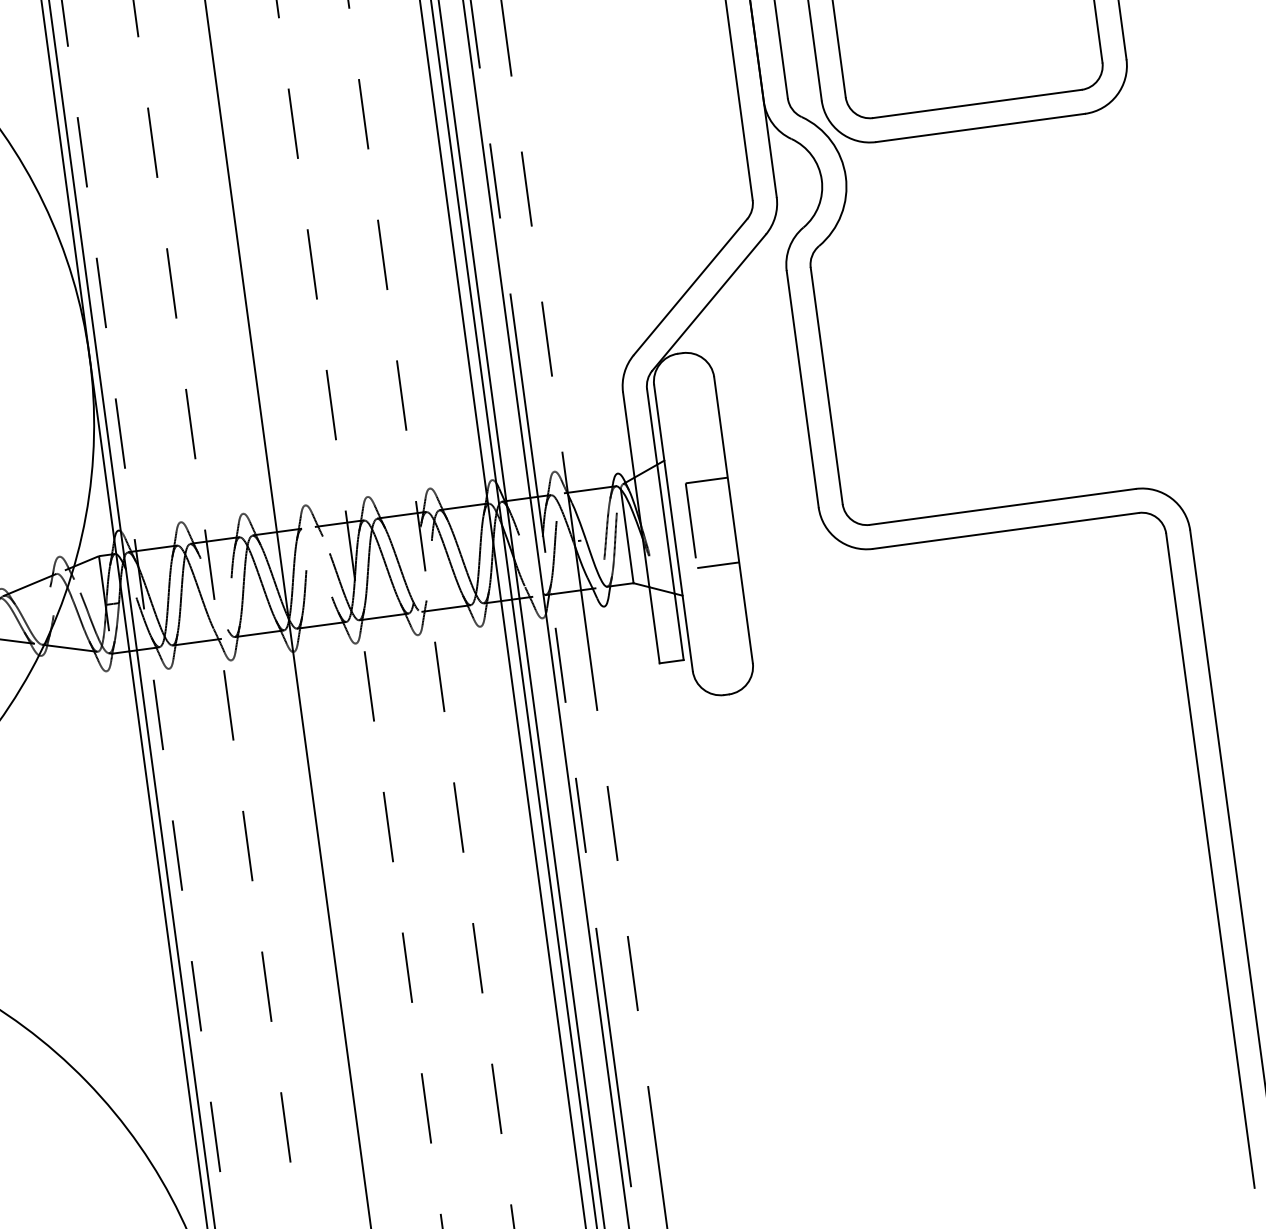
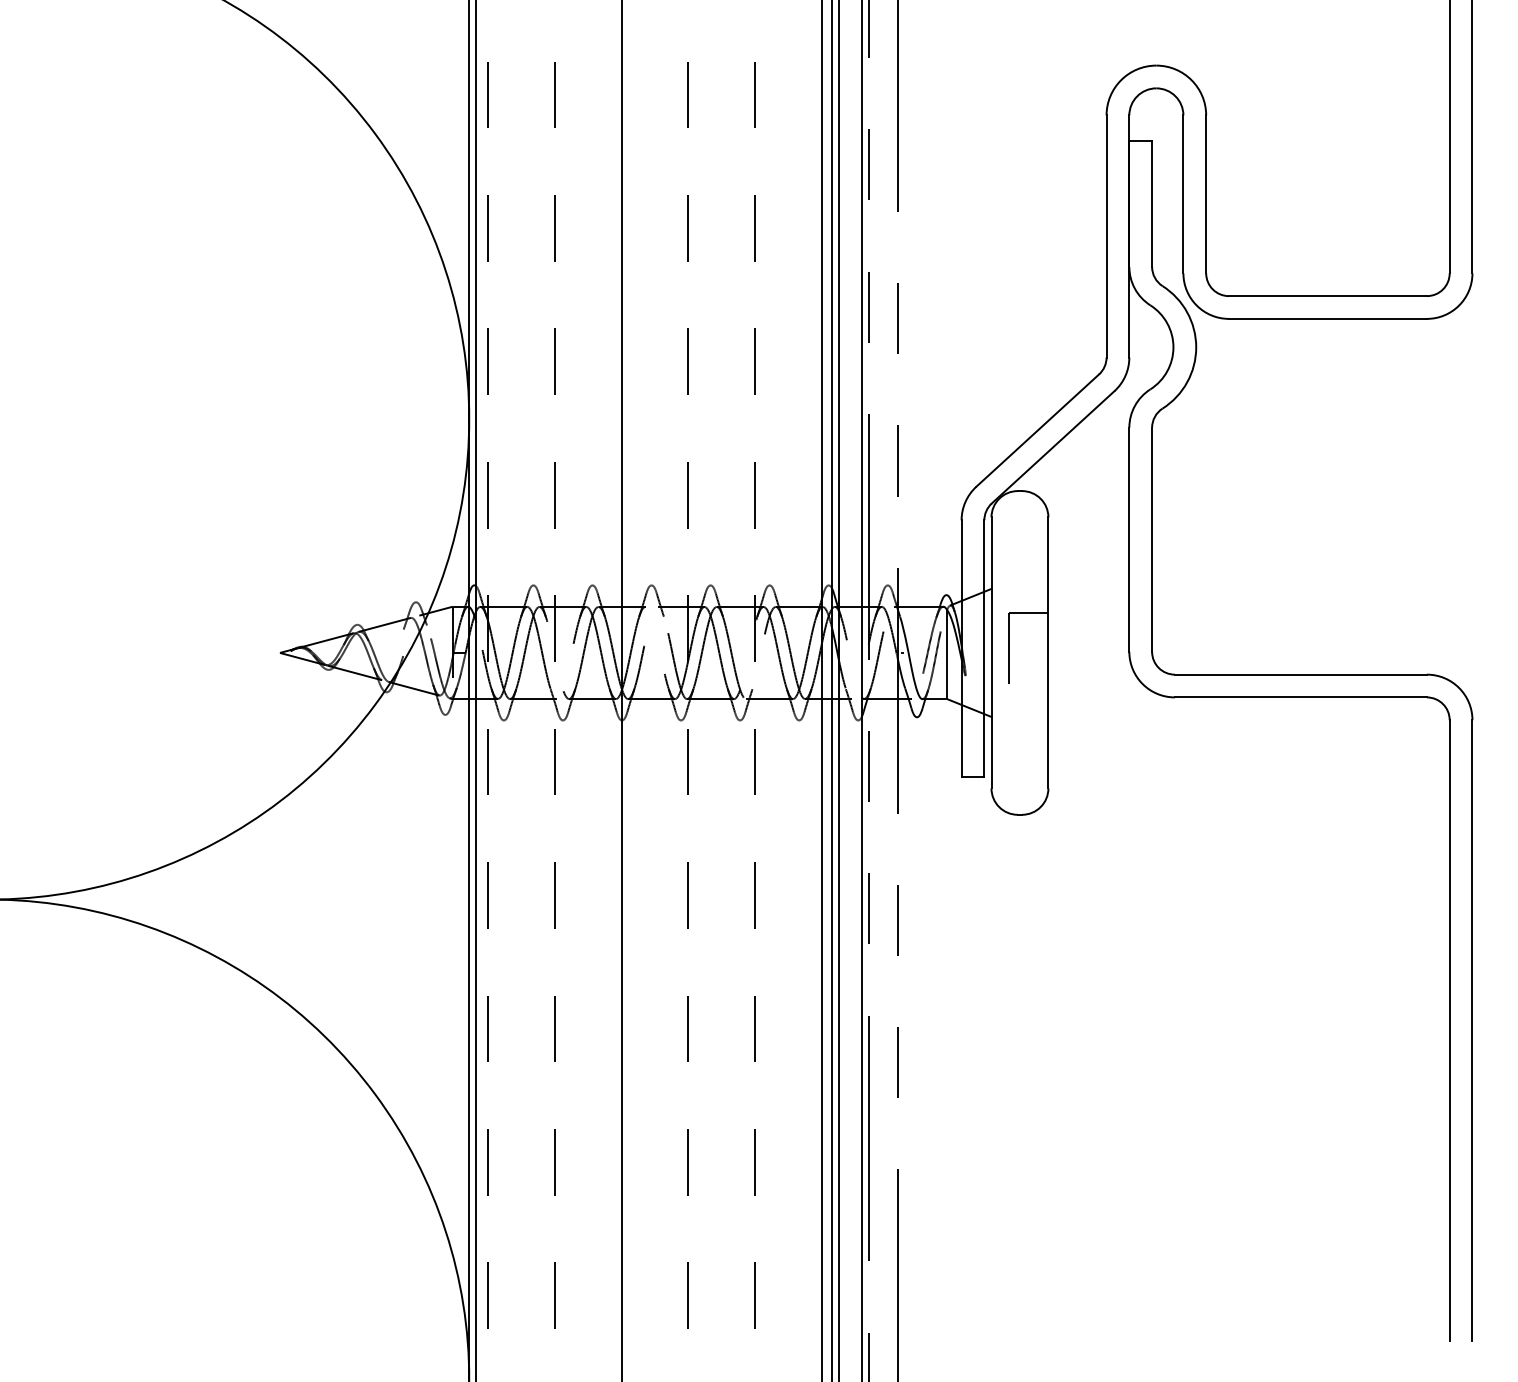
line: (718, 565) -> (1028, 693), removed

